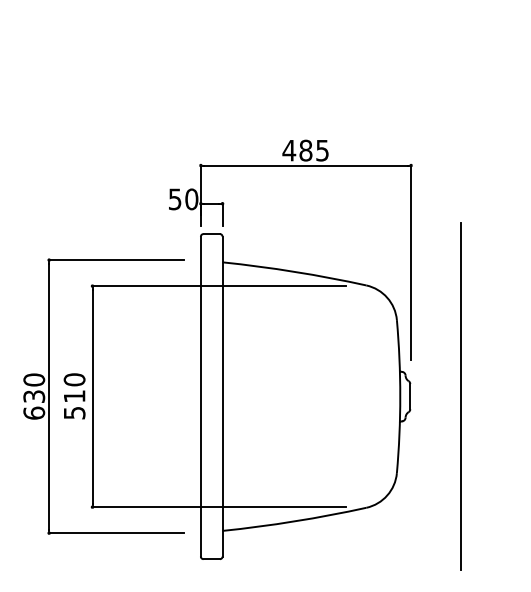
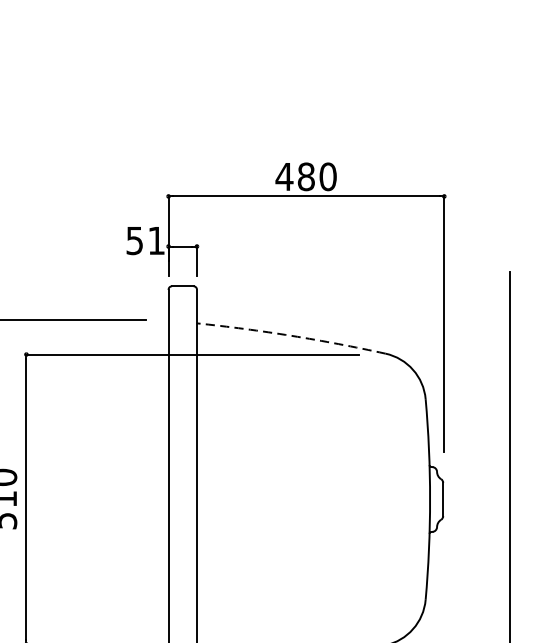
text: (322, 150) -> (328, 176), 485 -> 480
text: (191, 199) -> (156, 240), 50 -> 51
arc: (294, 271) -> (291, 335), solid -> dashed

